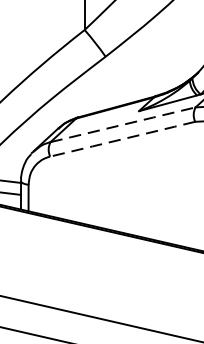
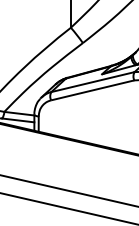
line: (122, 125) -> (92, 82), dashed -> solid
line: (122, 139) -> (92, 90), dashed -> solid

